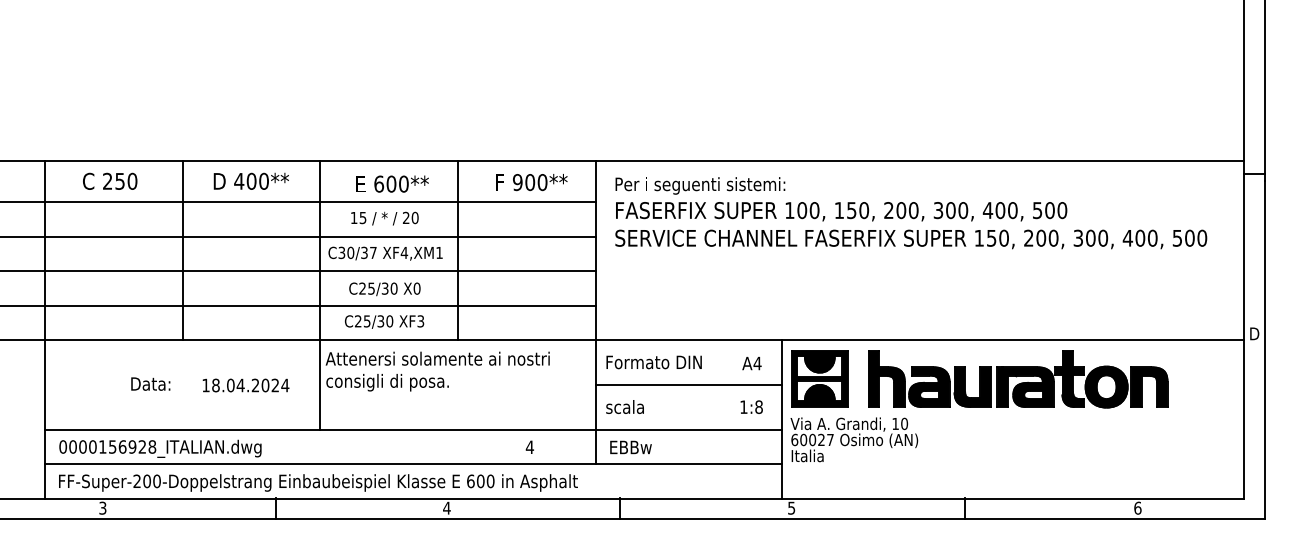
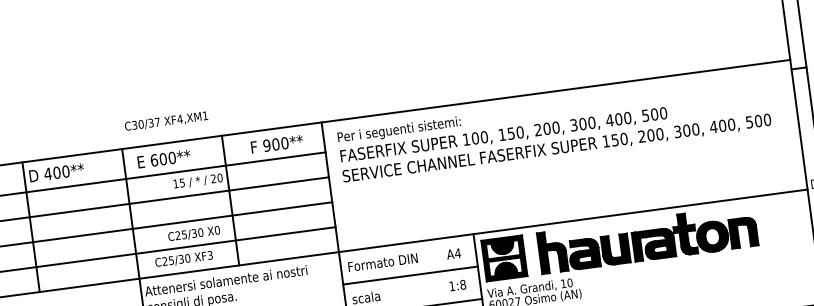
text: (250, 180) -> (56, 172), moved
text: (392, 183) -> (163, 158), moved
text: (384, 218) -> (197, 181), moved
text: (385, 253) -> (166, 121), moved
text: (384, 289) -> (193, 234), moved

